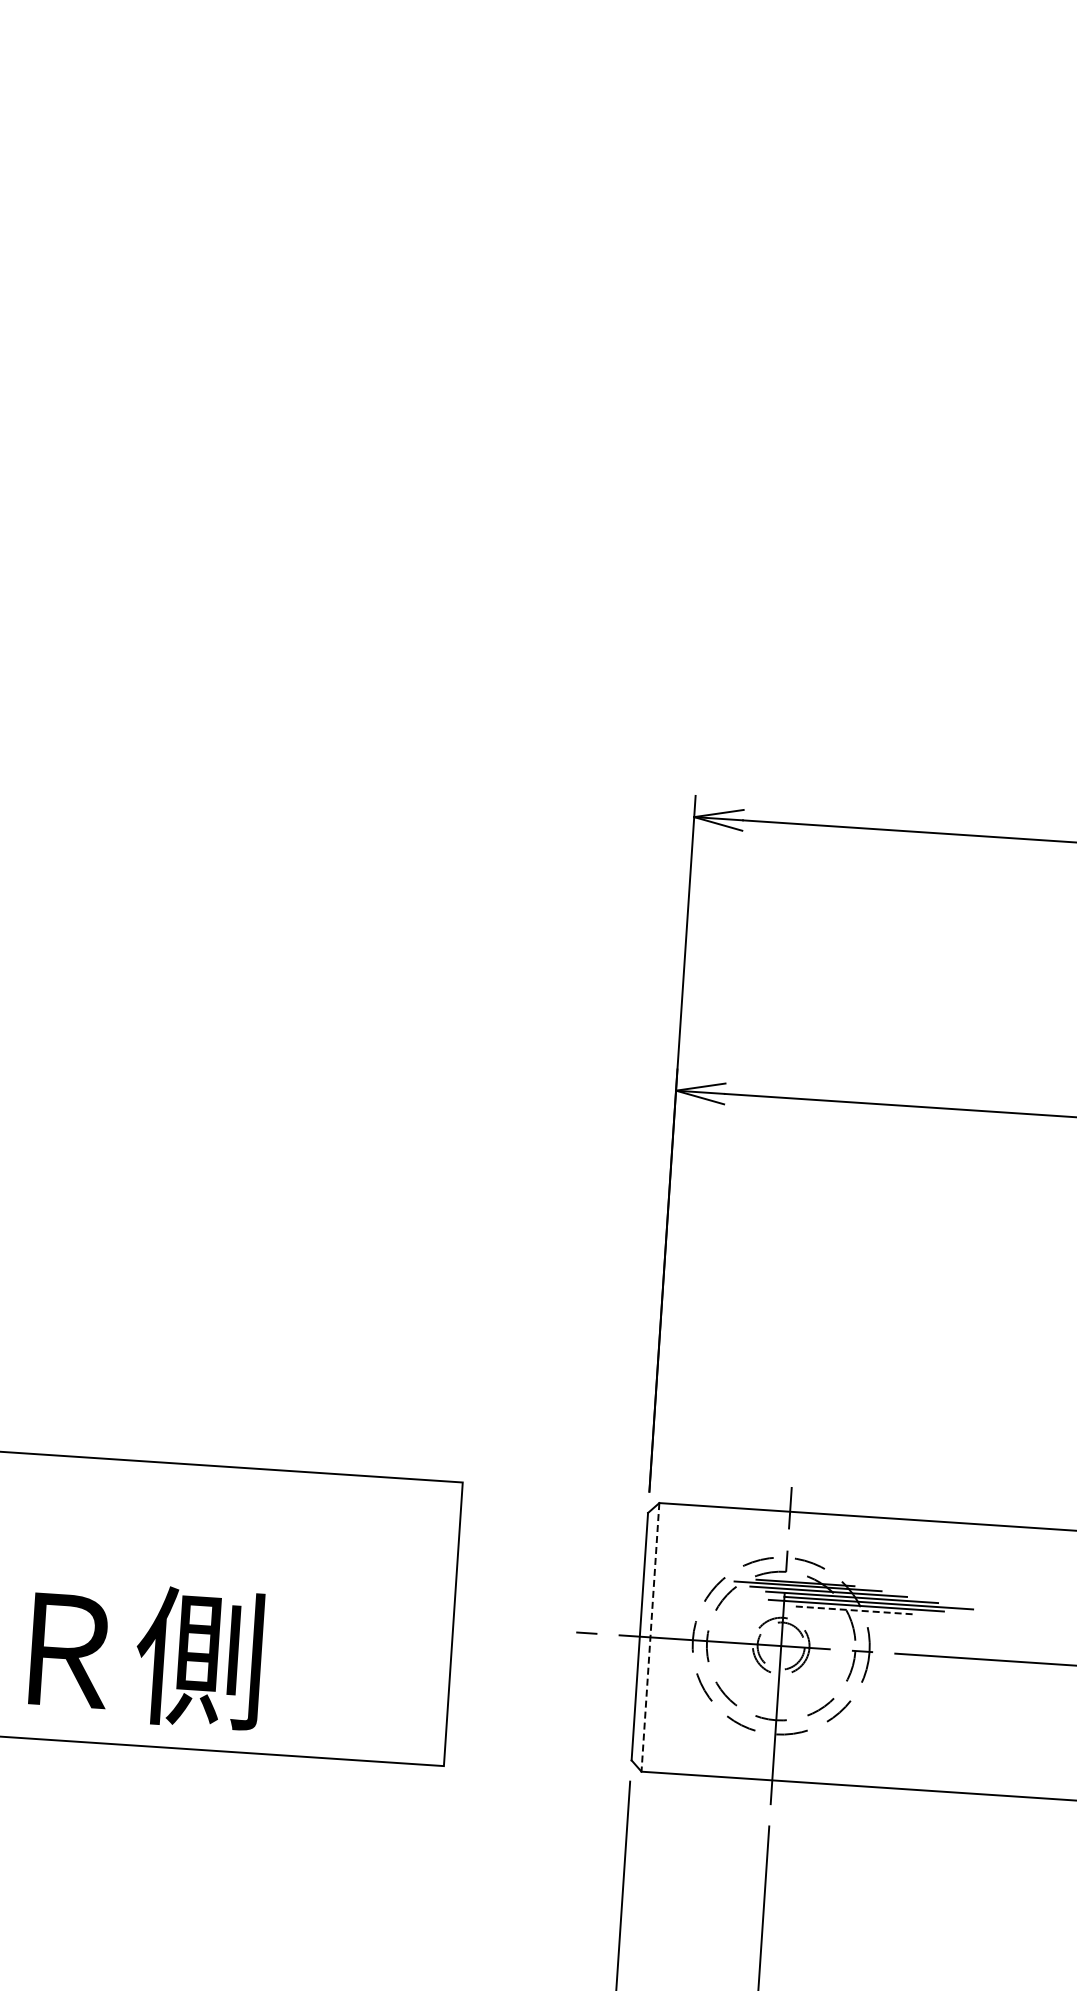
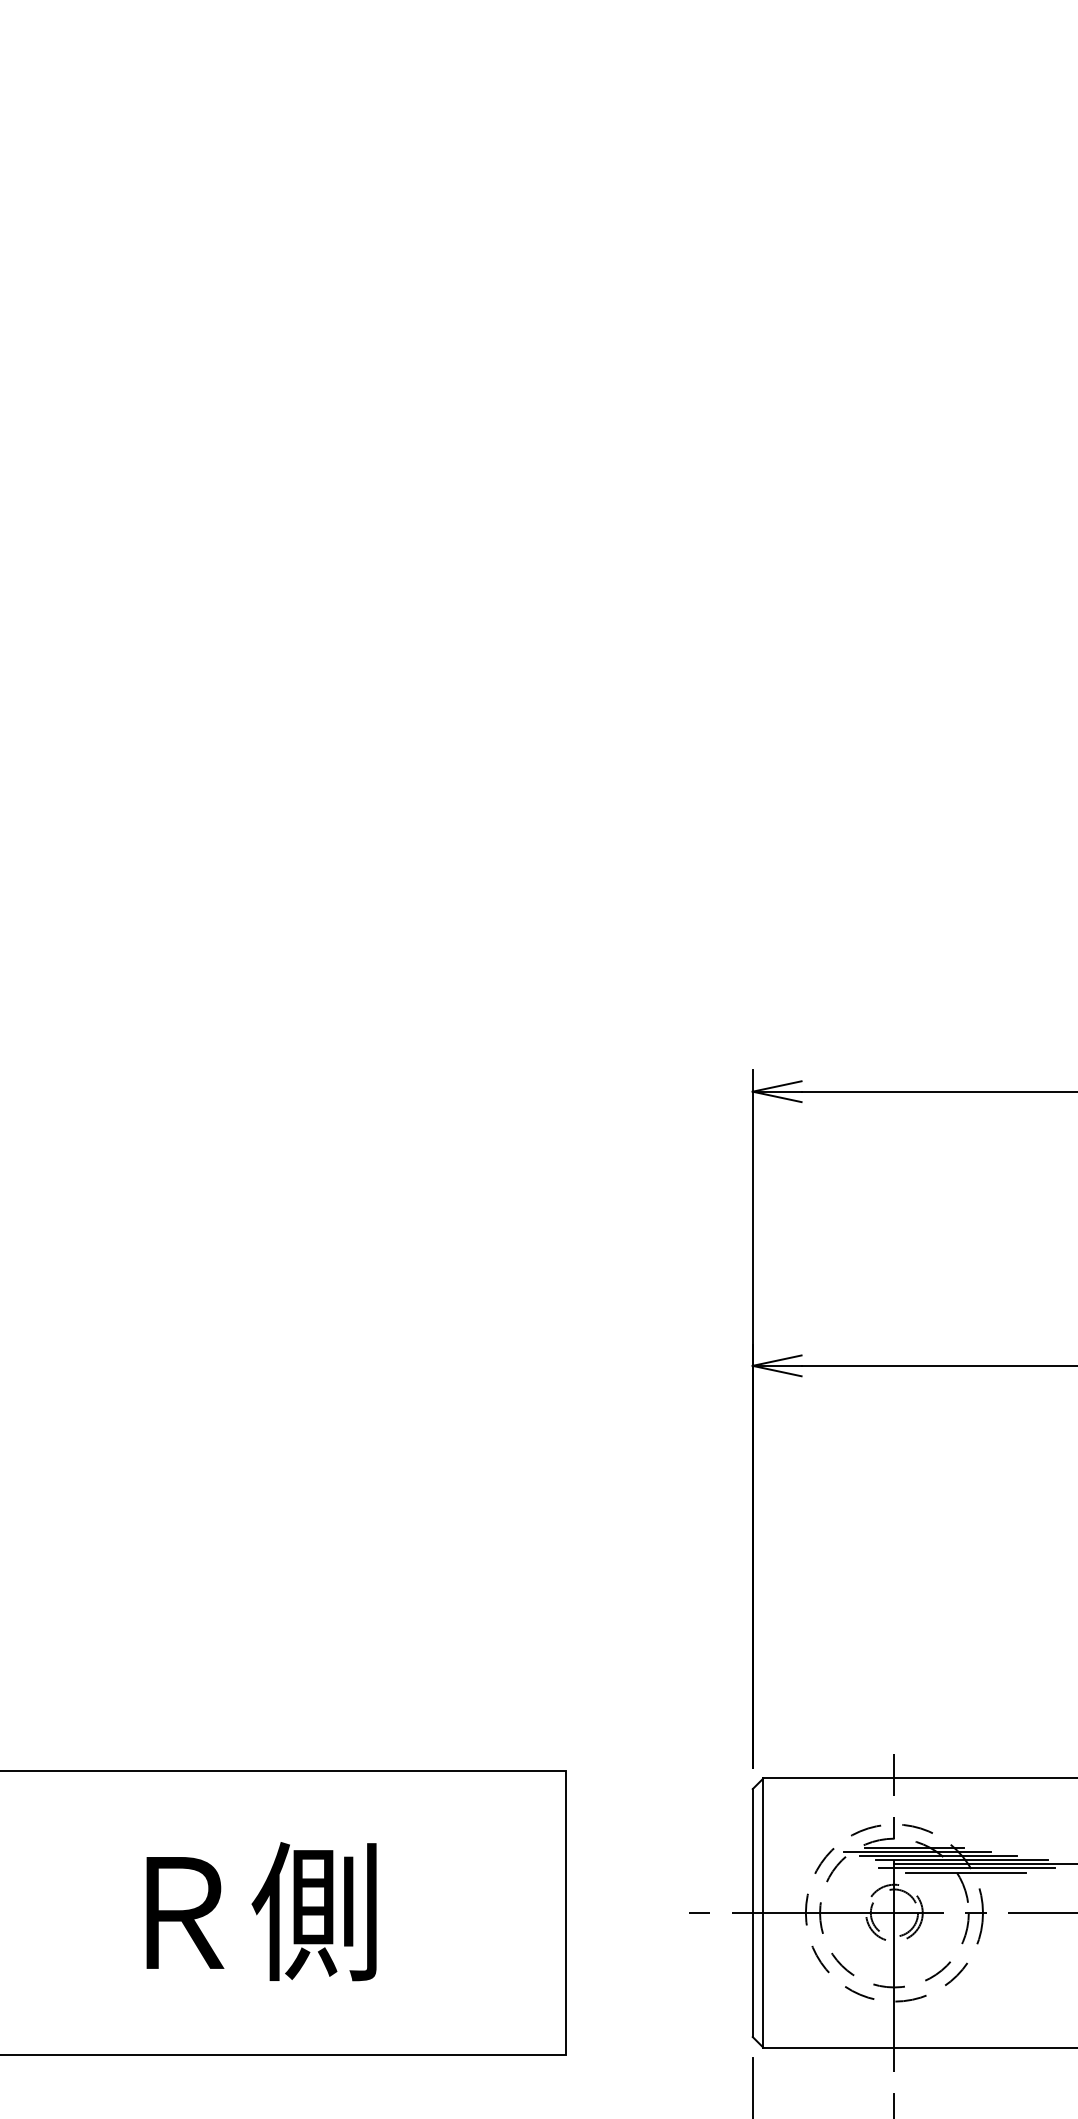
line: (855, 1610) -> (966, 1872), dashed -> solid
line: (650, 1637) -> (763, 1913), dashed -> solid
text: (146, 1654) -> (261, 1911), moved

